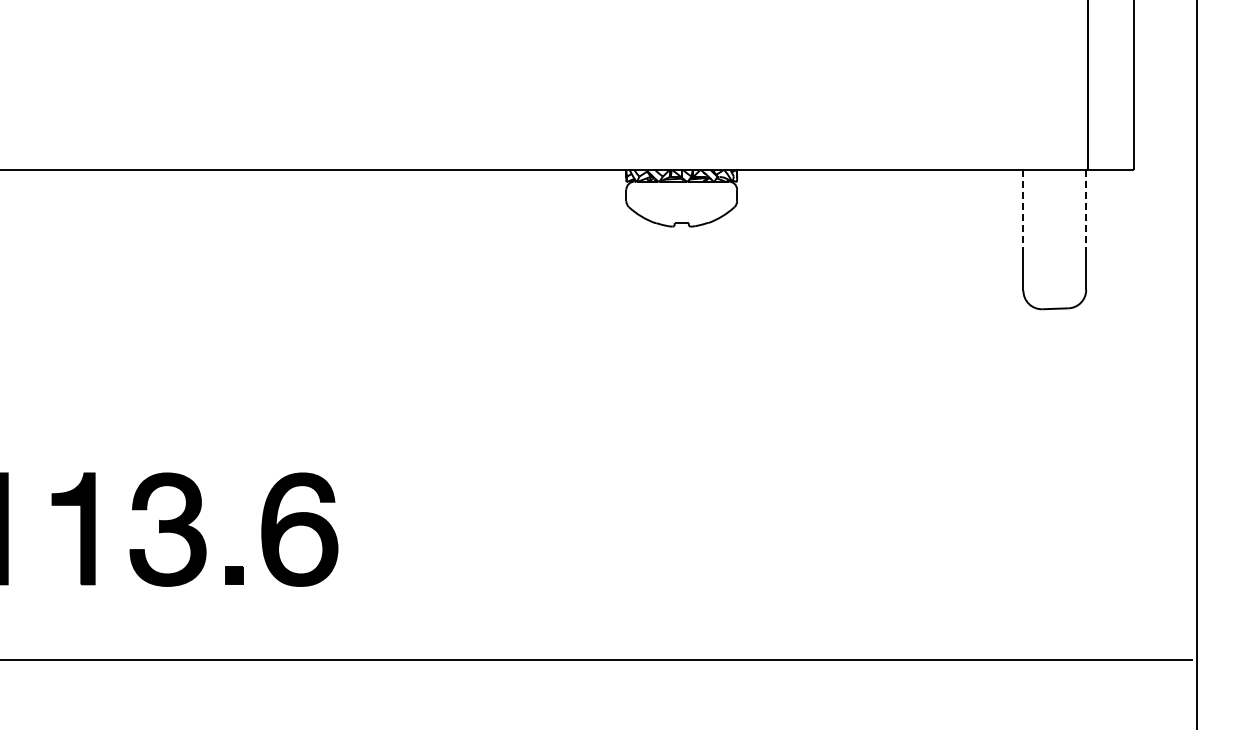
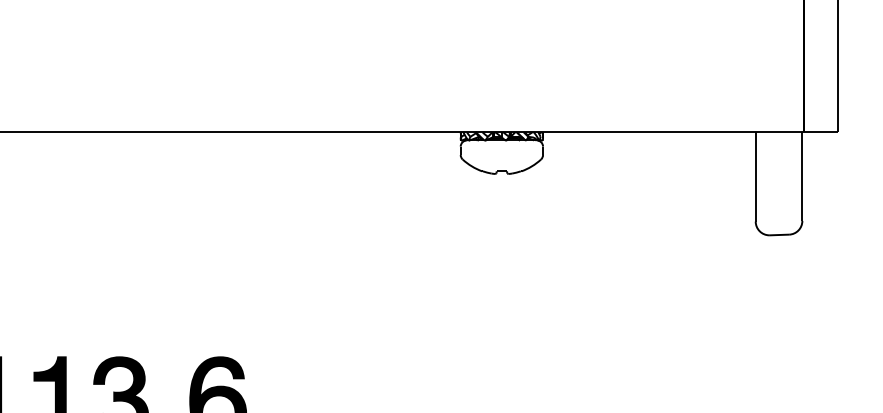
line: (1023, 212) -> (755, 163), dashed -> solid
line: (1086, 212) -> (802, 163), dashed -> solid

